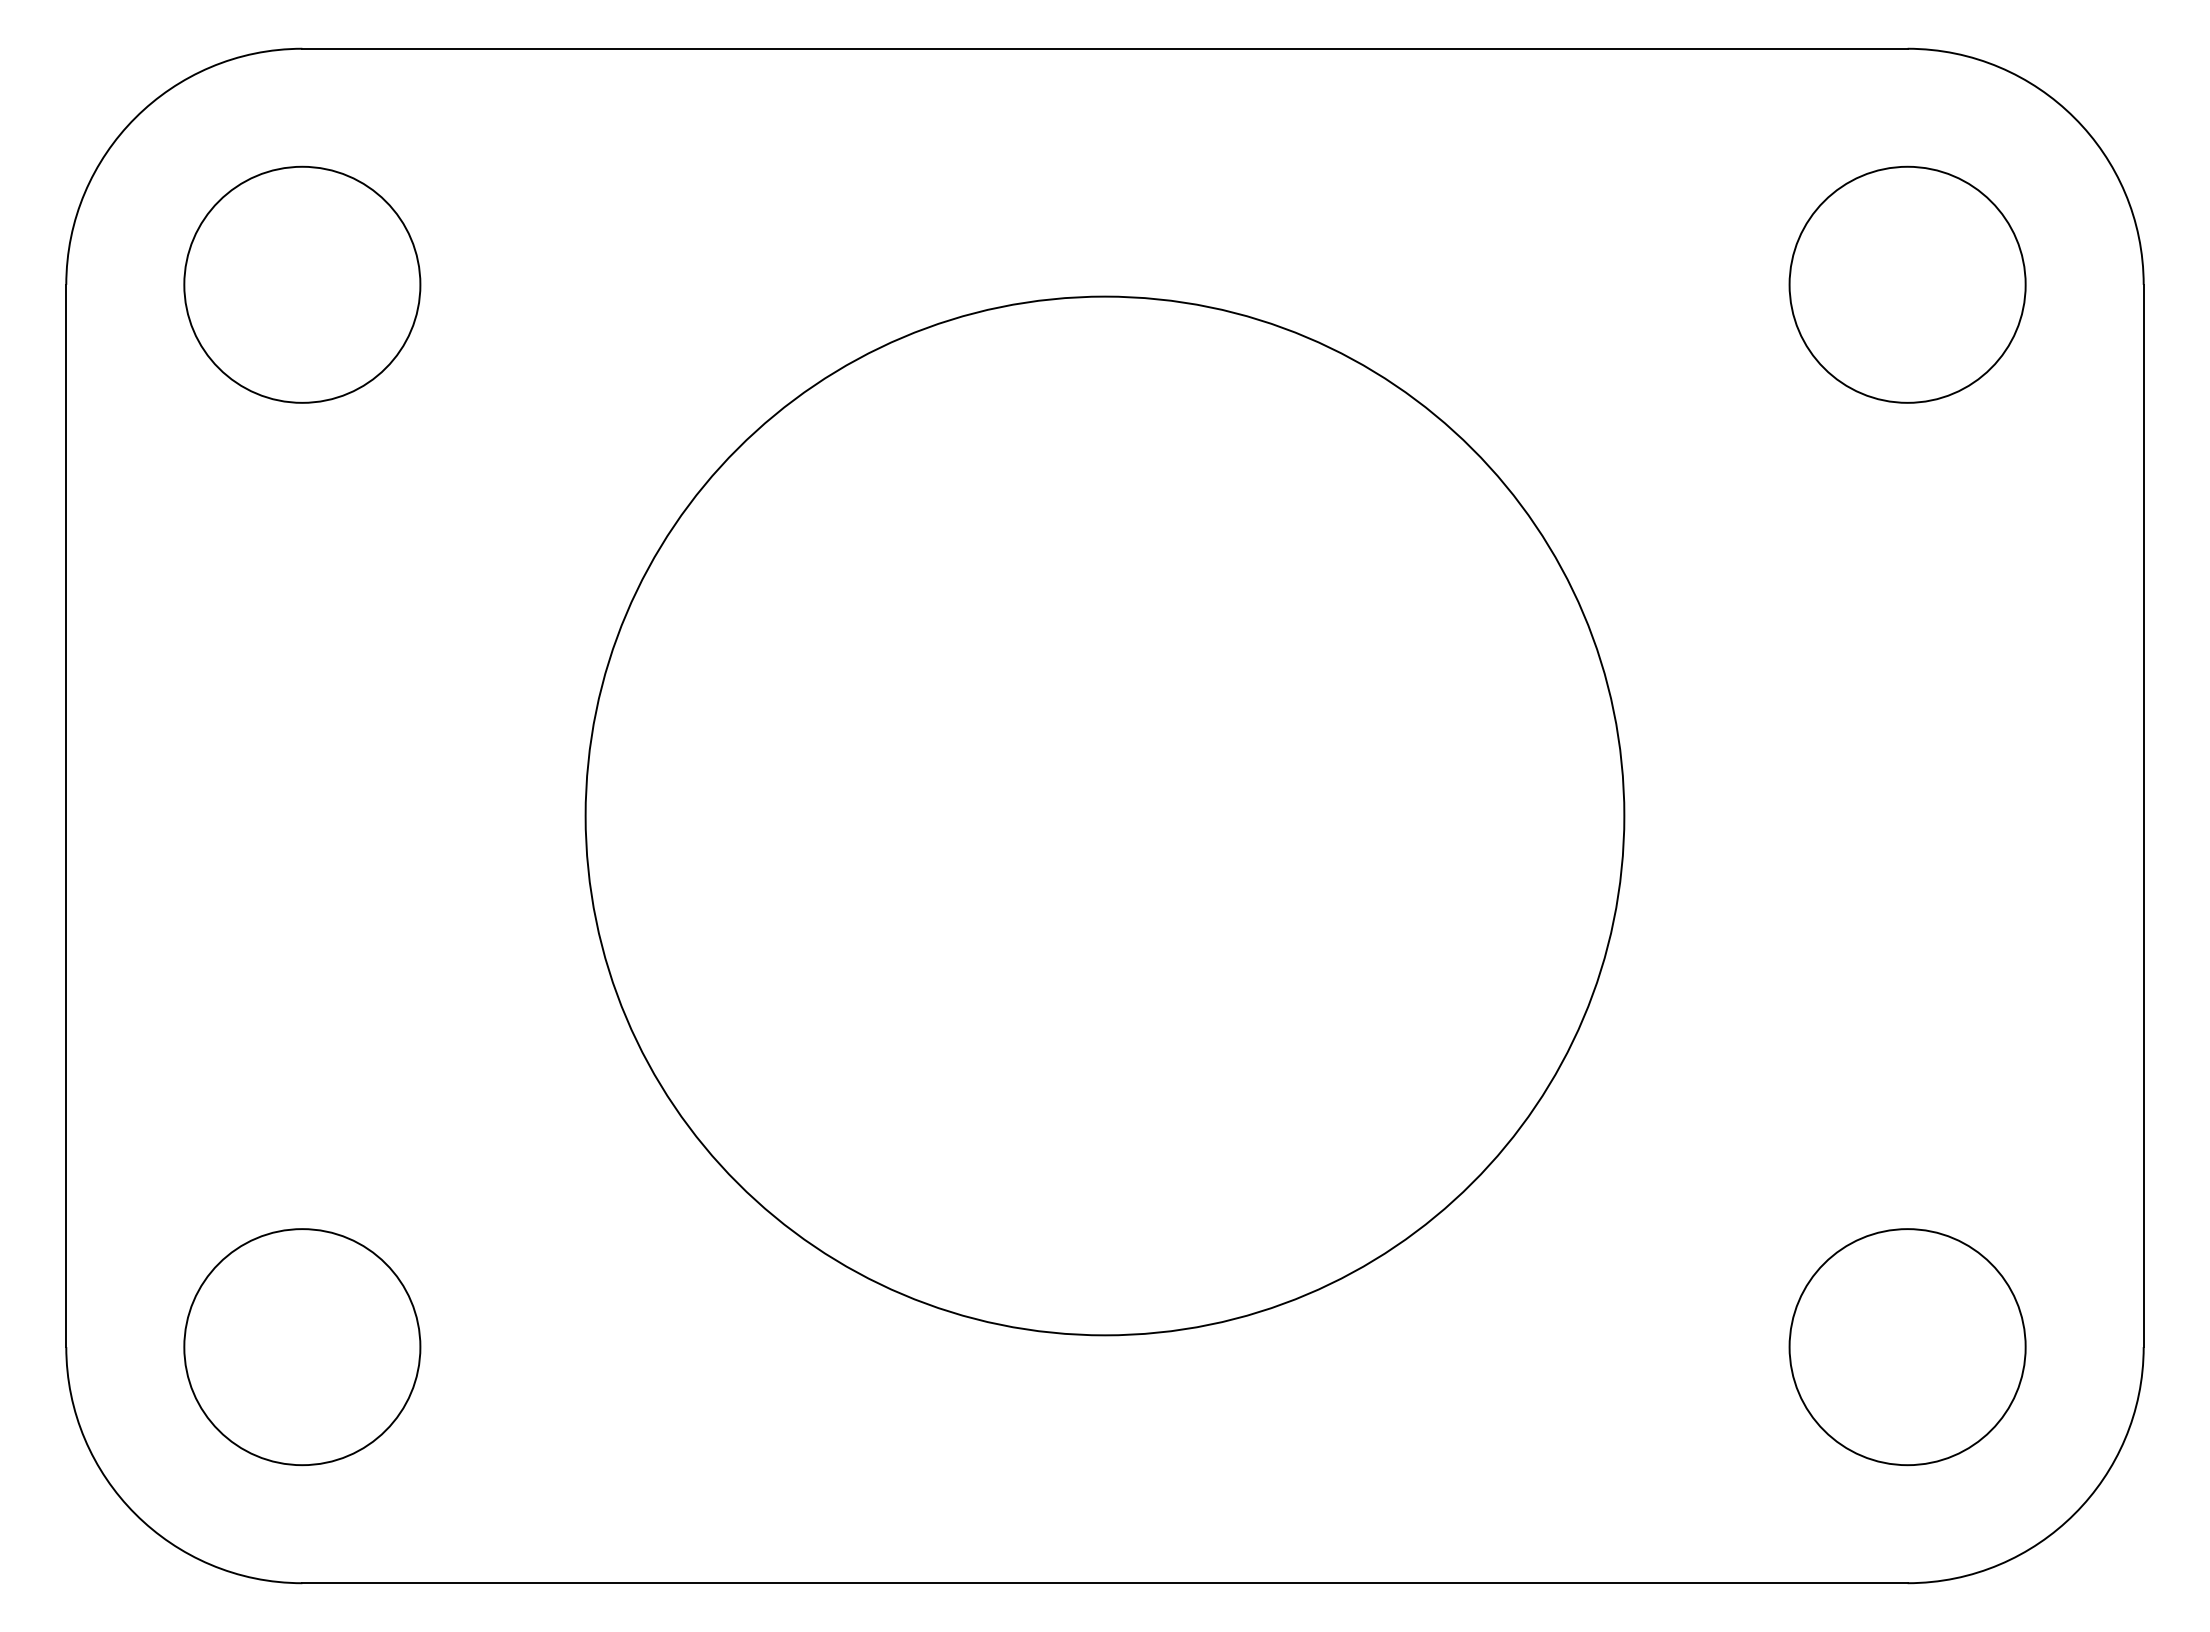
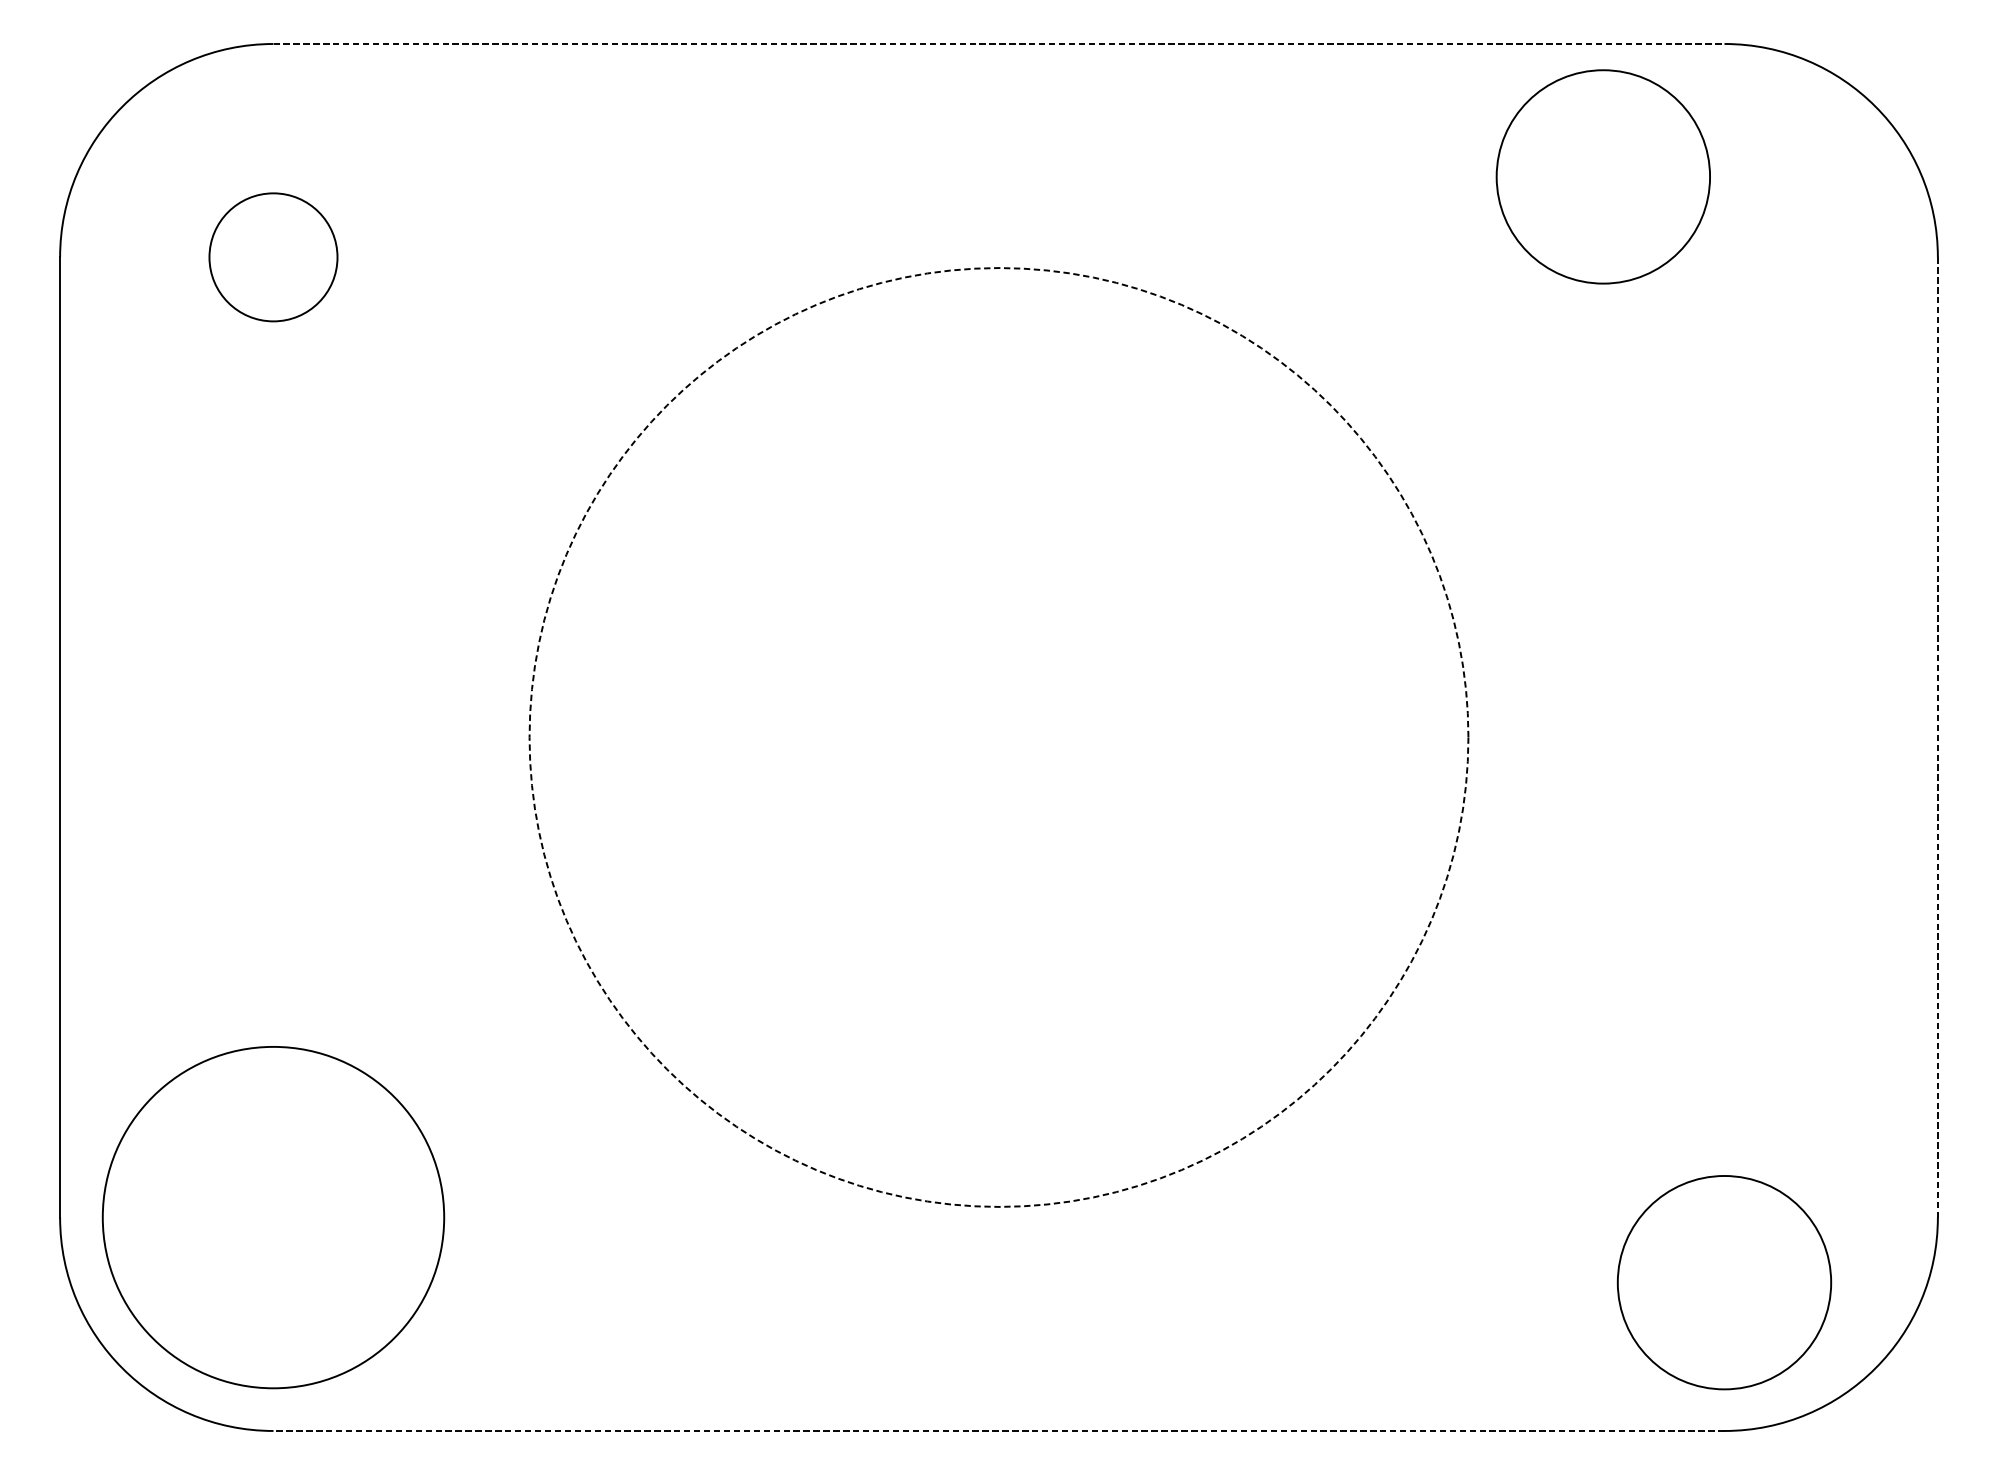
line: (1105, 48) -> (999, 43), solid -> dashed
circle: (302, 284) -> (273, 257), size x0.6
circle: (1907, 284) -> (1603, 176), moved
circle: (1104, 815) -> (998, 737), solid -> dashed
line: (2143, 816) -> (1937, 737), solid -> dashed
circle: (302, 1347) -> (273, 1217), size x1.6
circle: (1907, 1347) -> (1724, 1283), moved
line: (1105, 1583) -> (999, 1431), solid -> dashed

